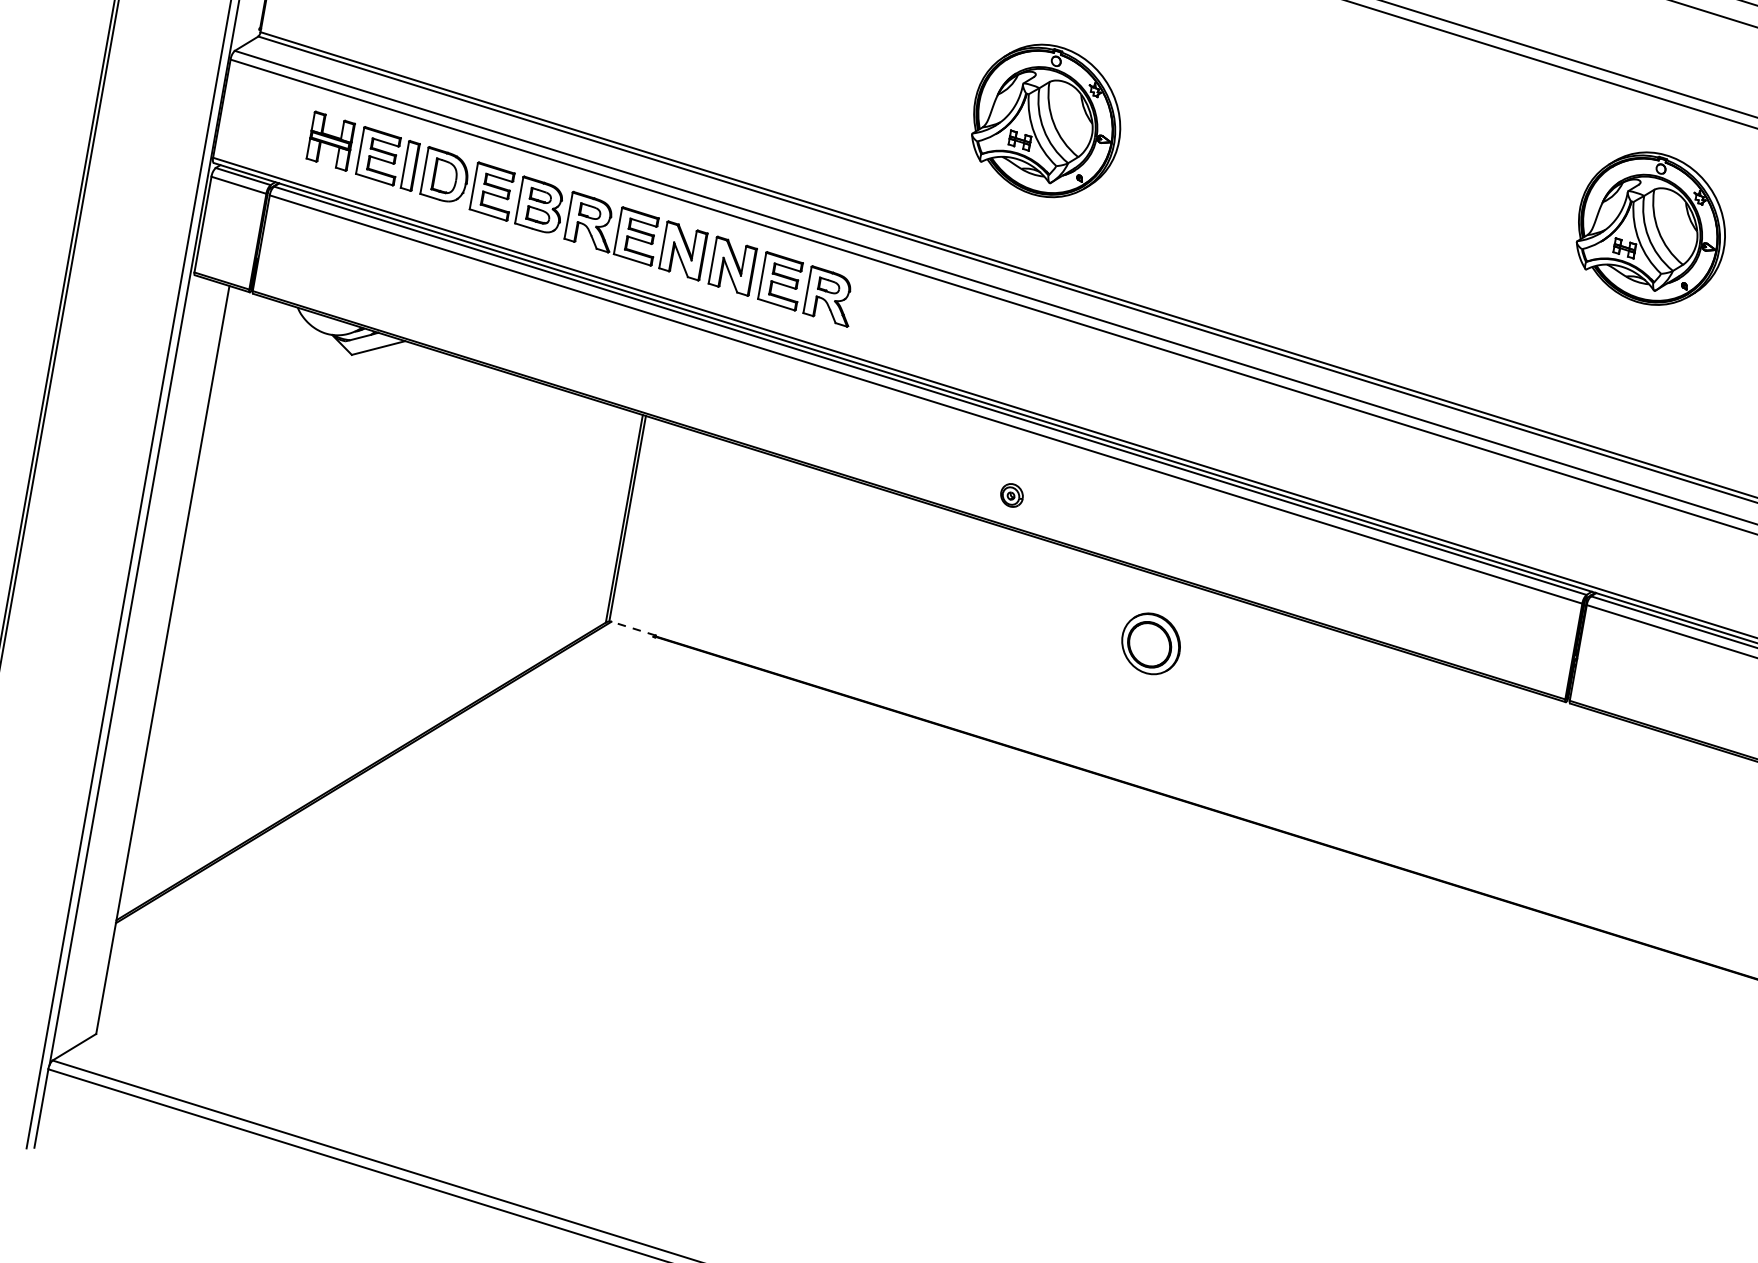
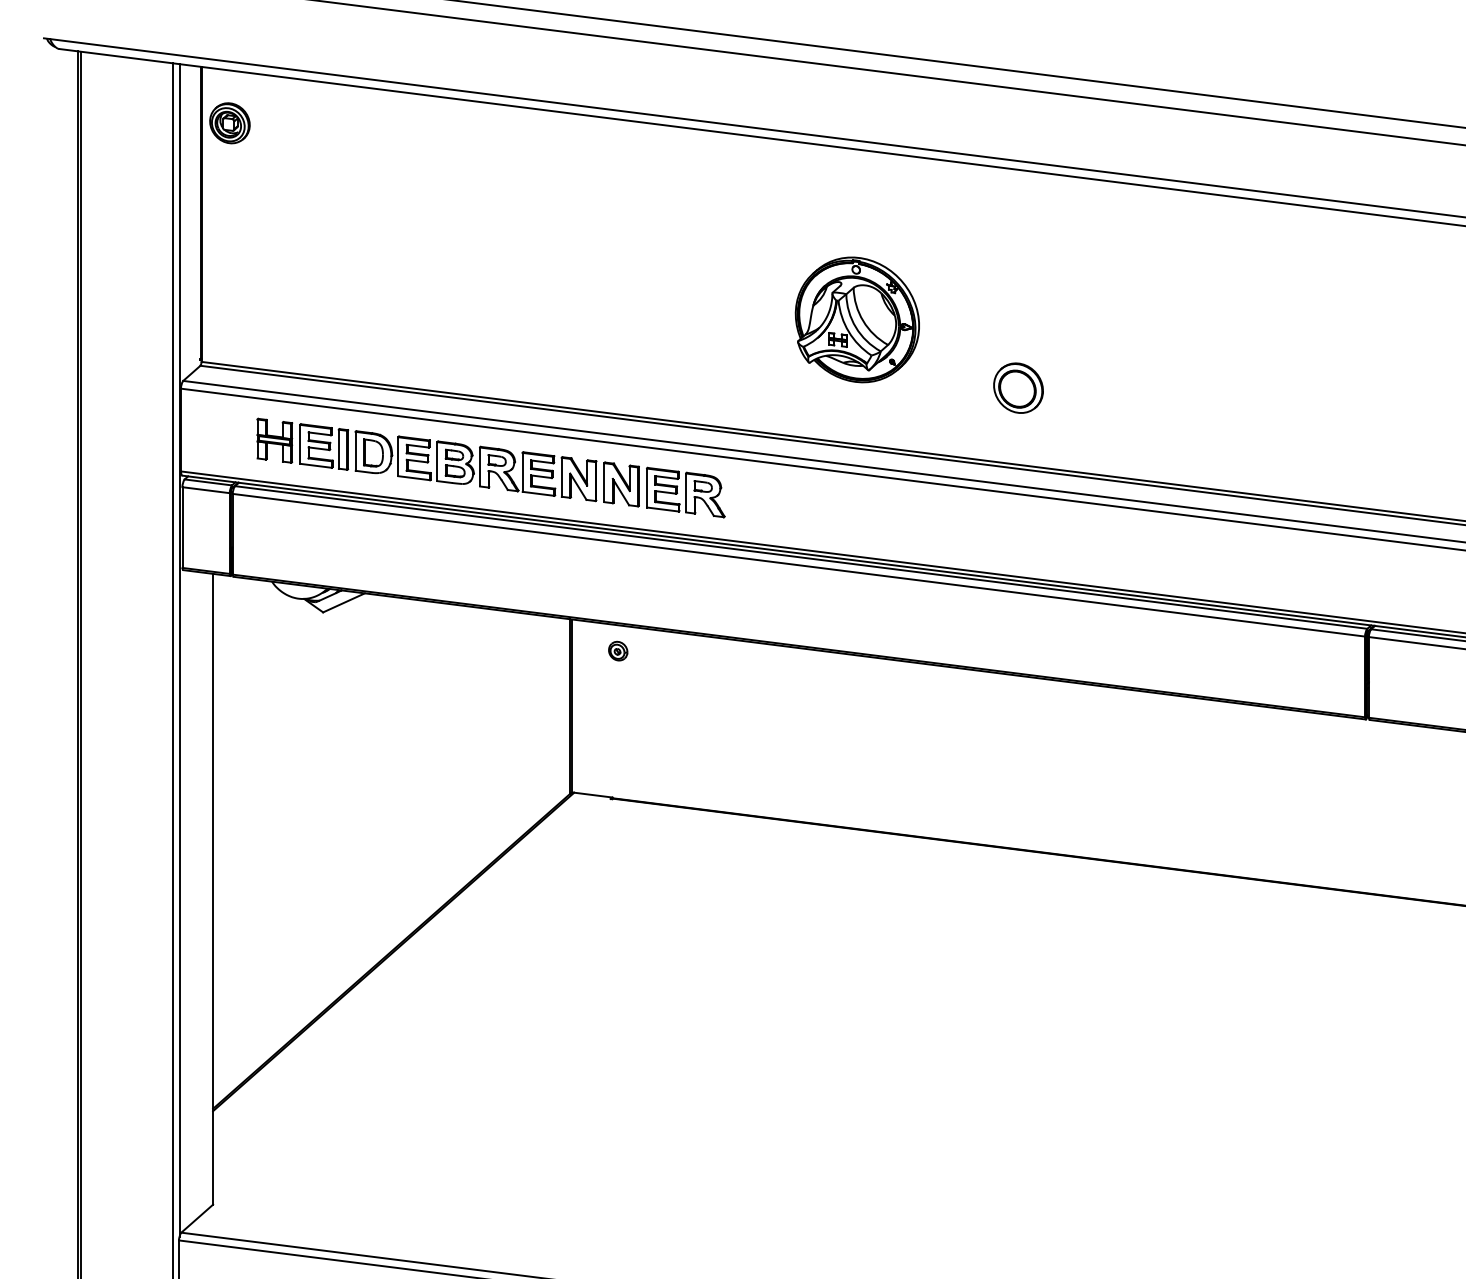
part: (1650, 227) -> (1366, 319), removed
part: (1012, 494) -> (618, 650), moved
line: (632, 628) -> (592, 795), dashed -> solid
part: (1151, 643) -> (1018, 387), moved

